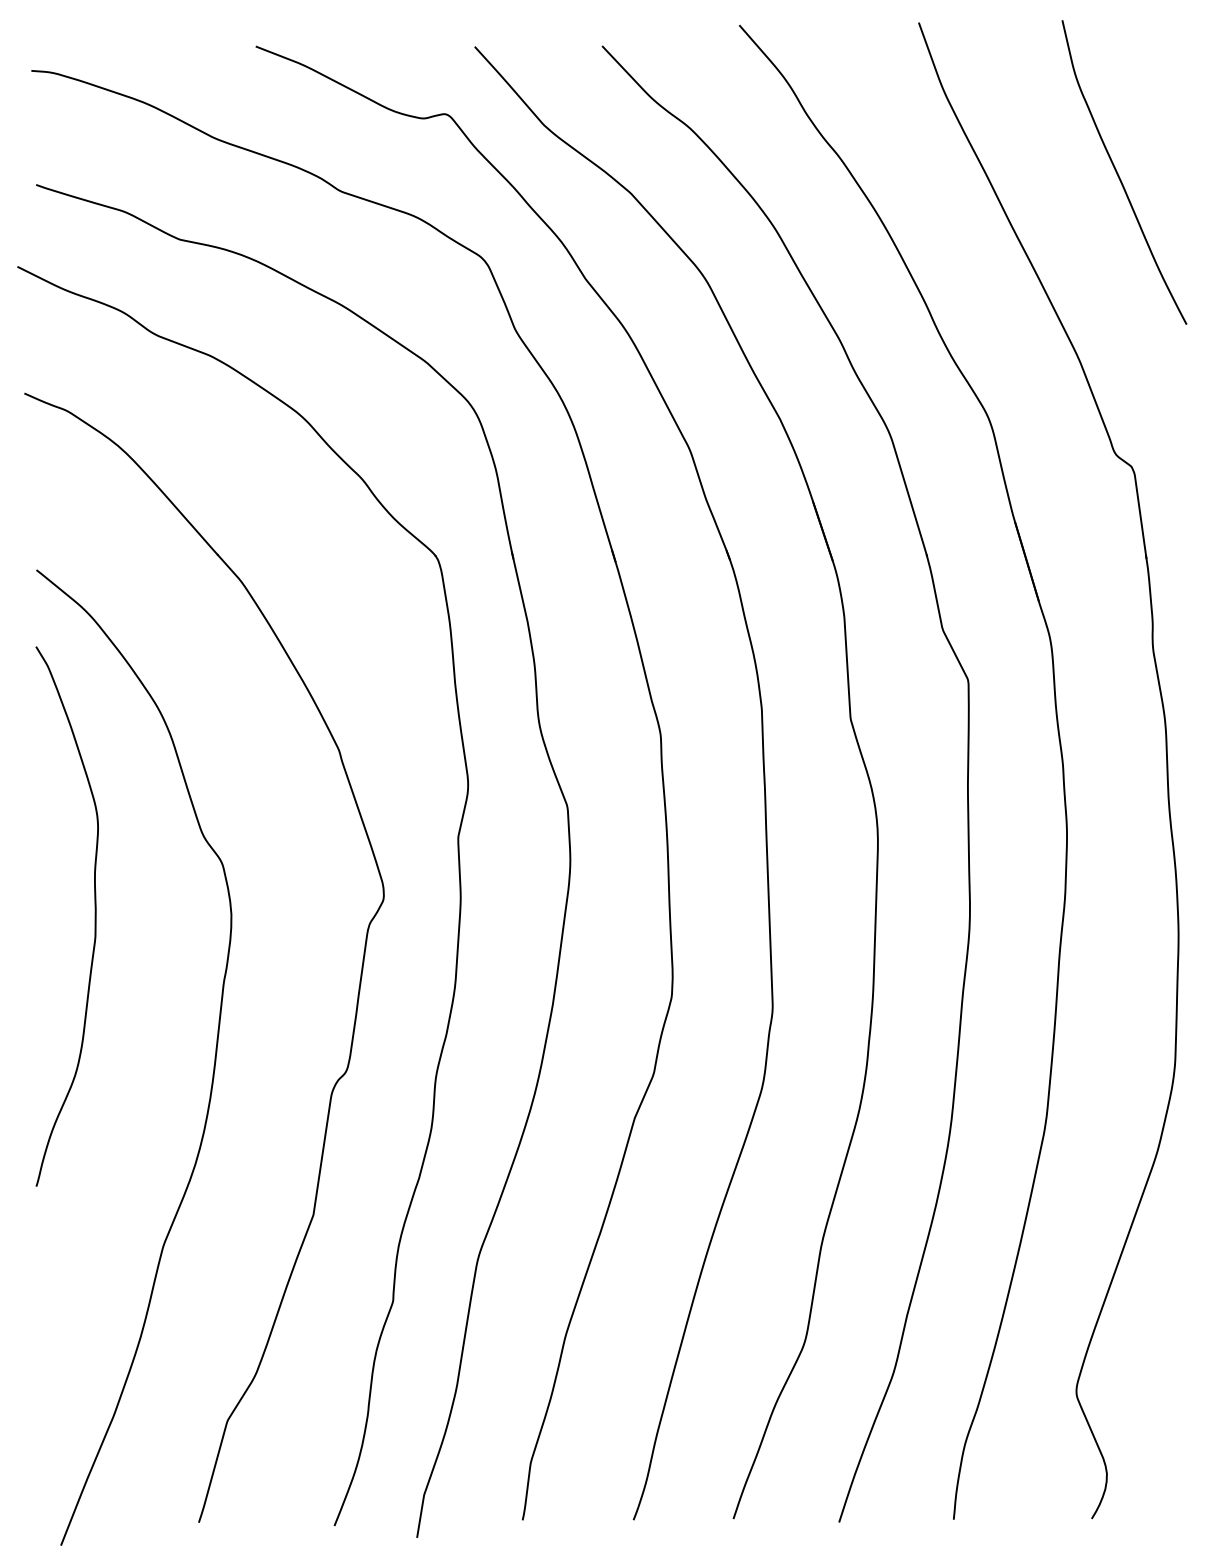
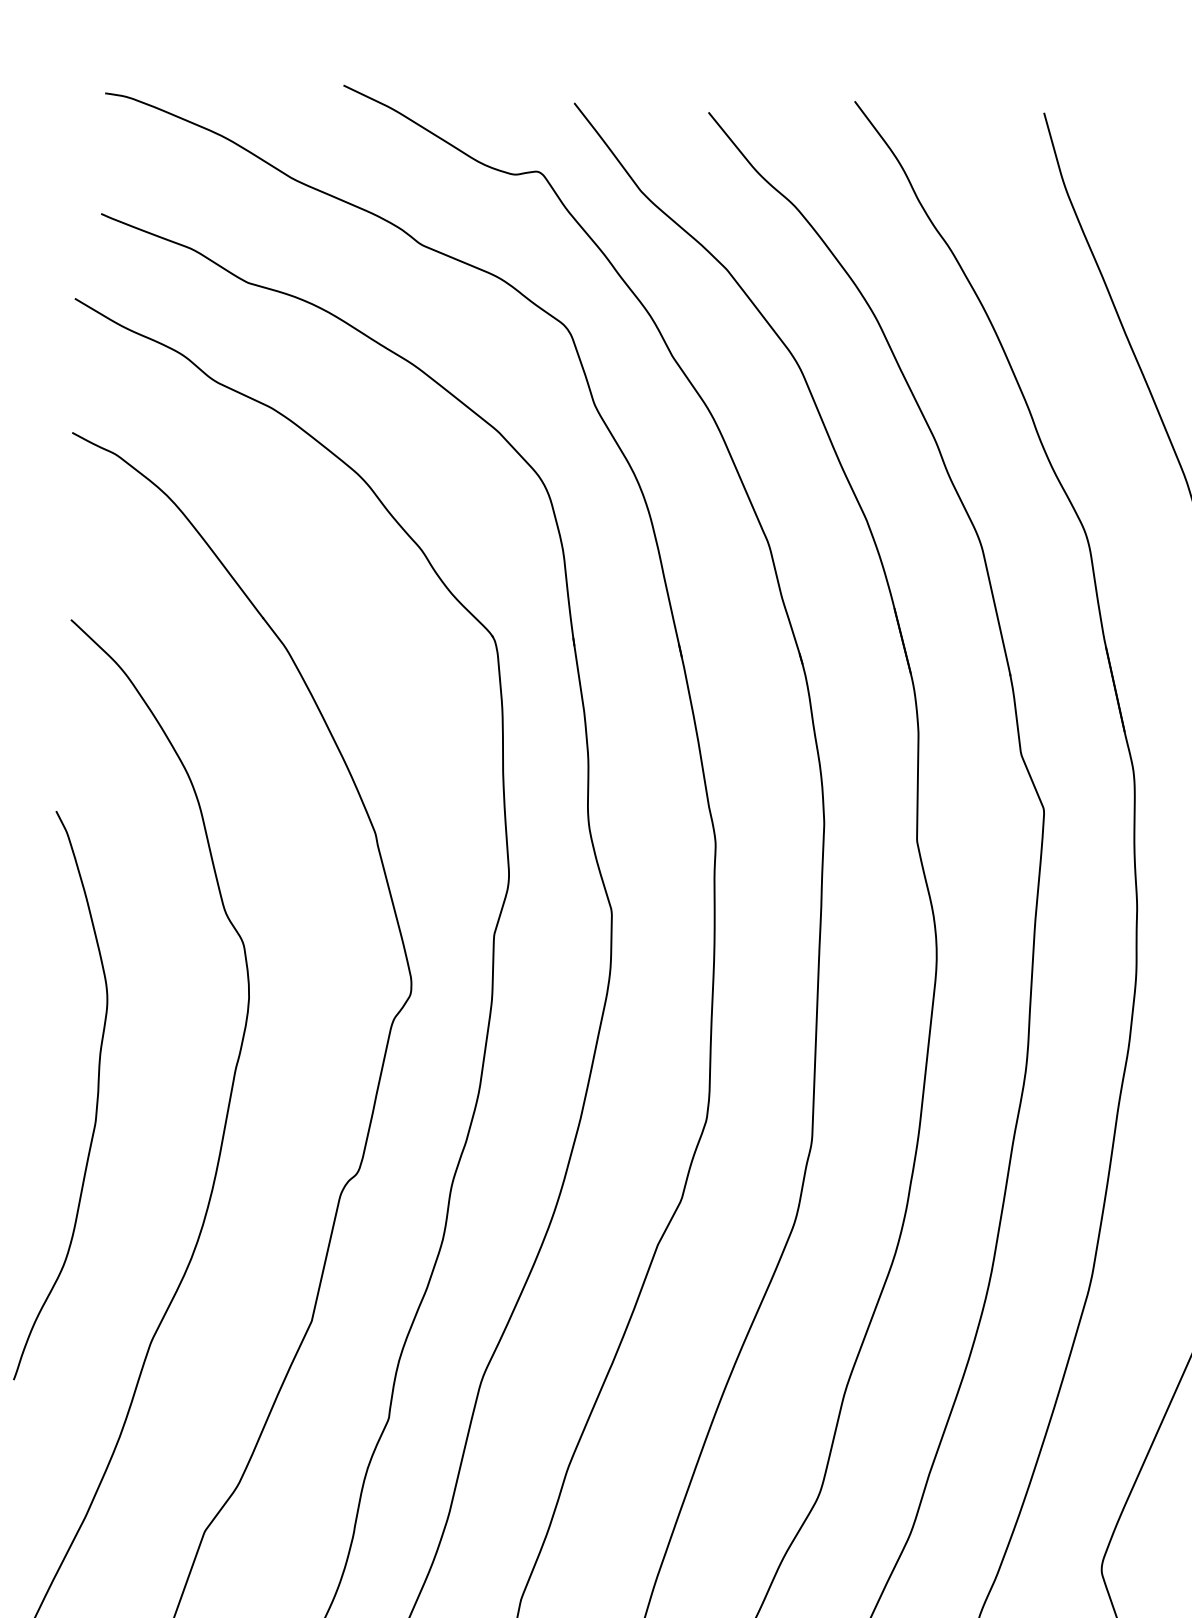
curve: (94, 916) -> (96, 1100), moved

